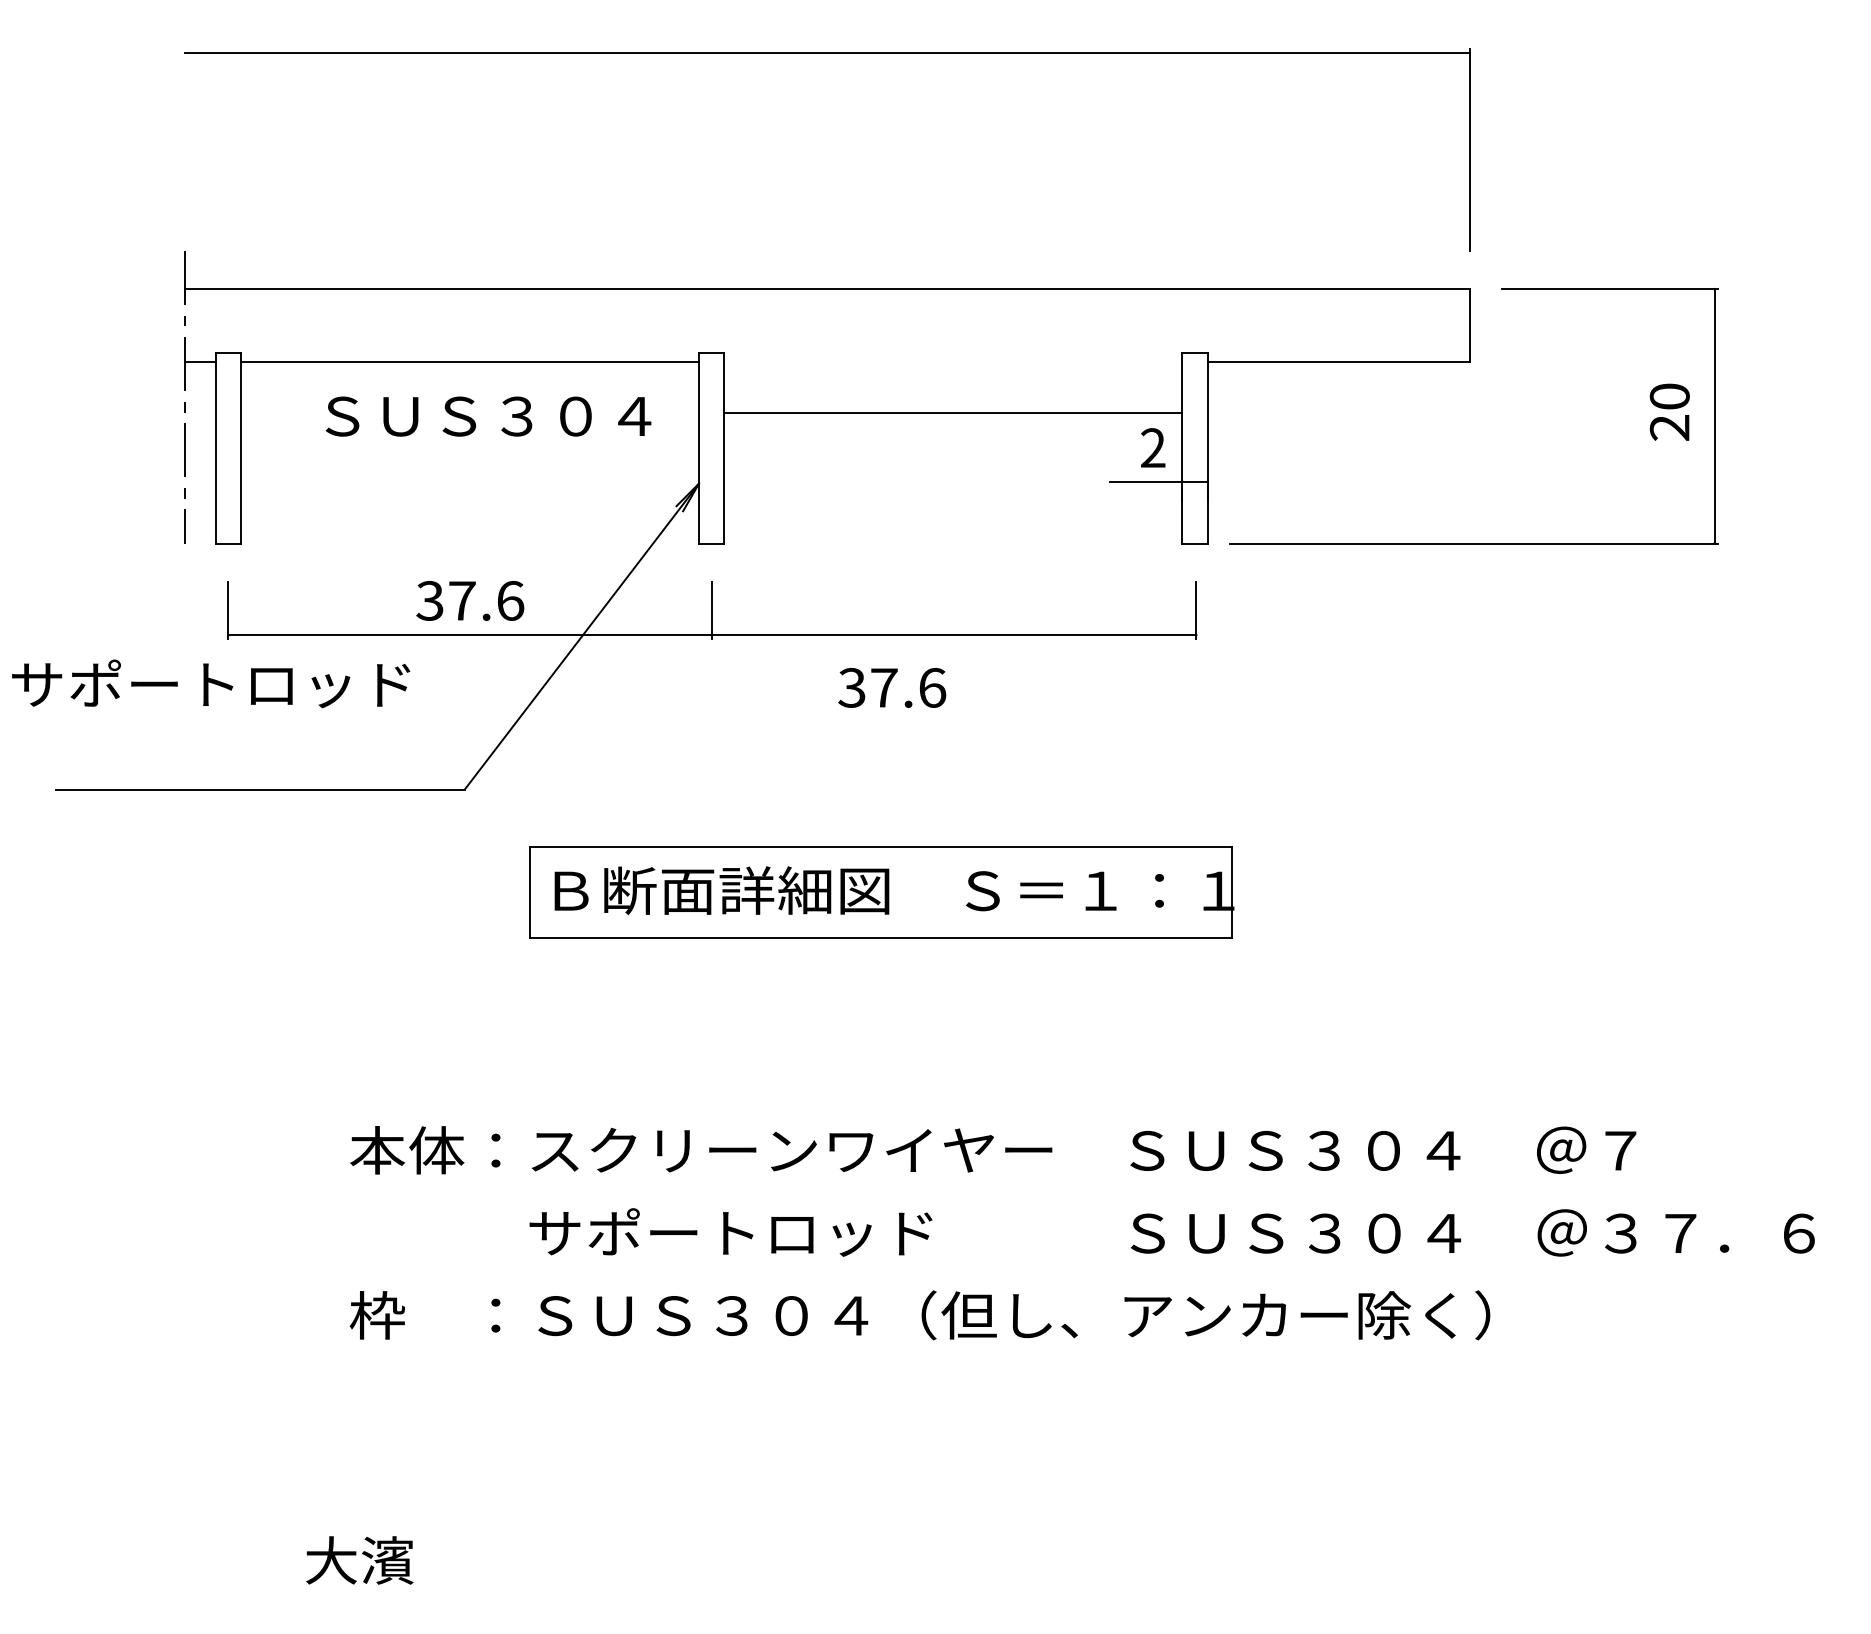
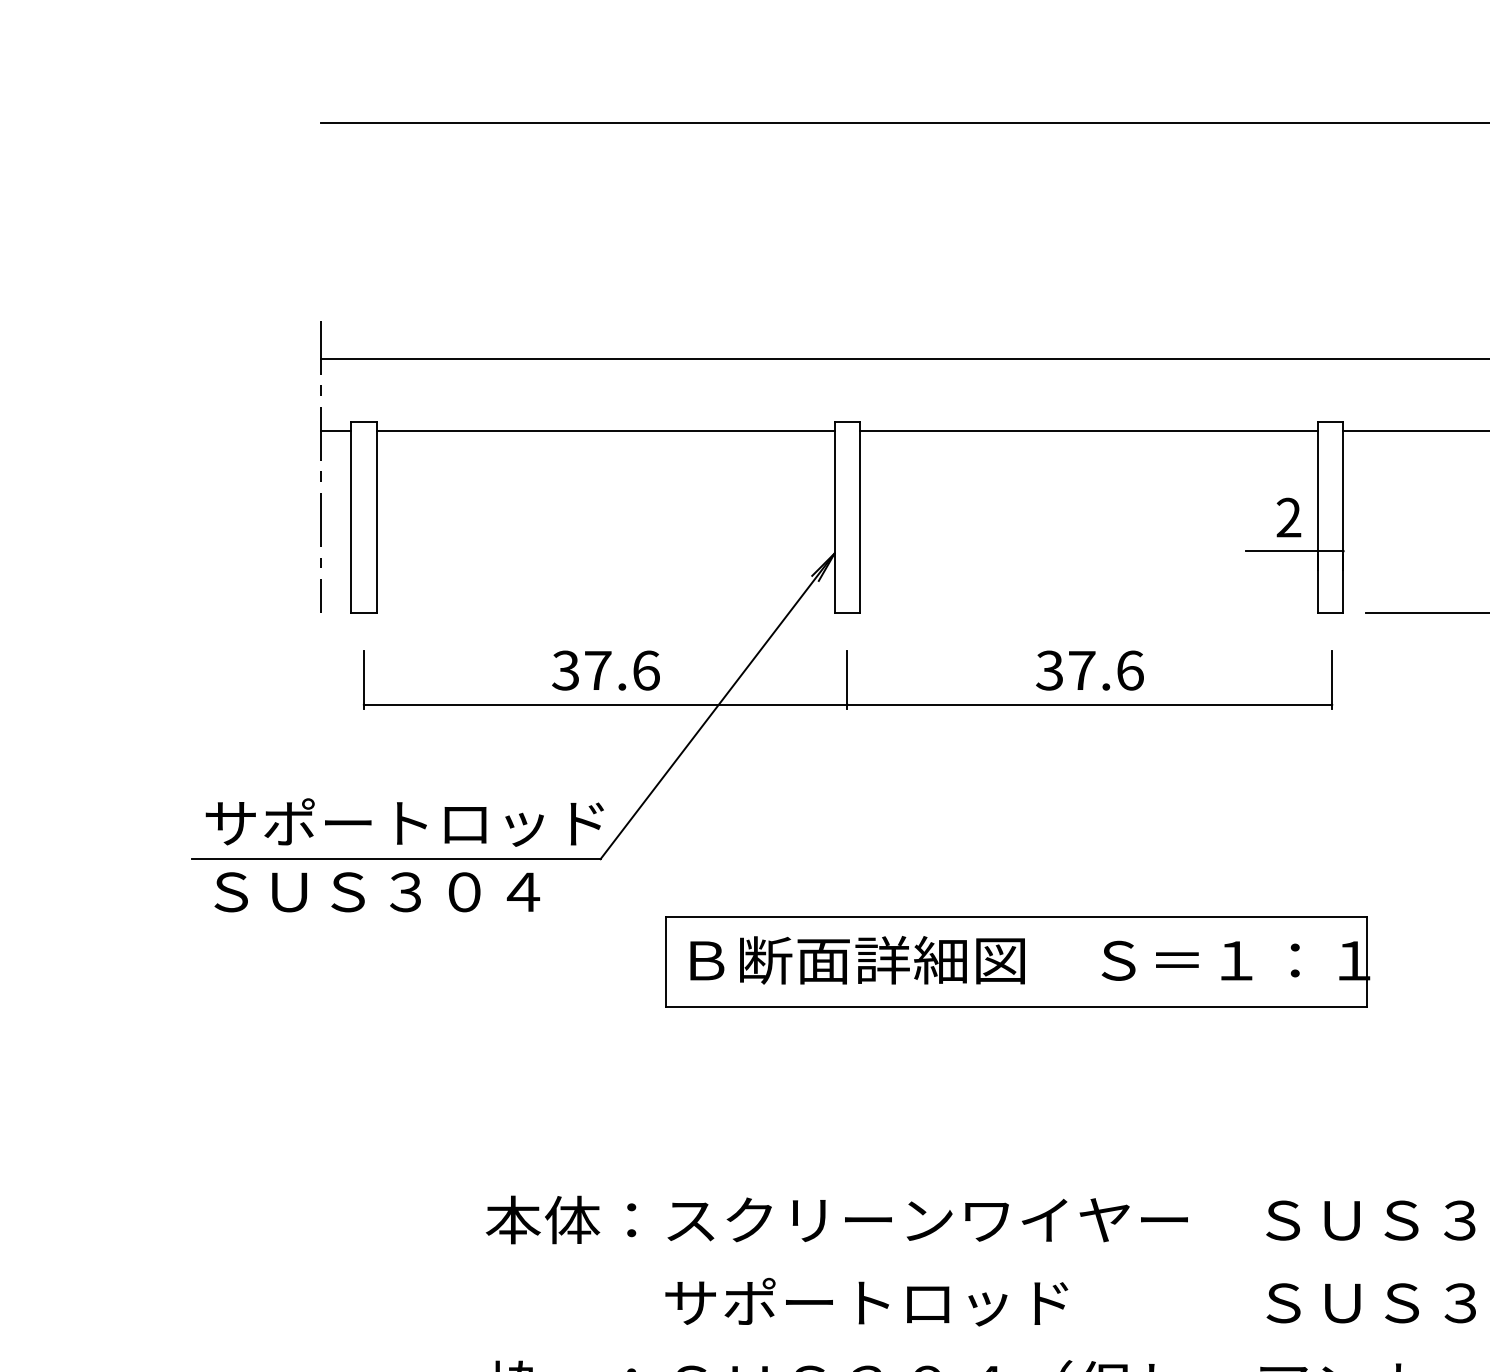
line: (953, 412) -> (1089, 431), moved
text: (488, 416) -> (377, 892), moved
text: (211, 683) -> (405, 822), moved
text: (892, 687) -> (1090, 670), moved

